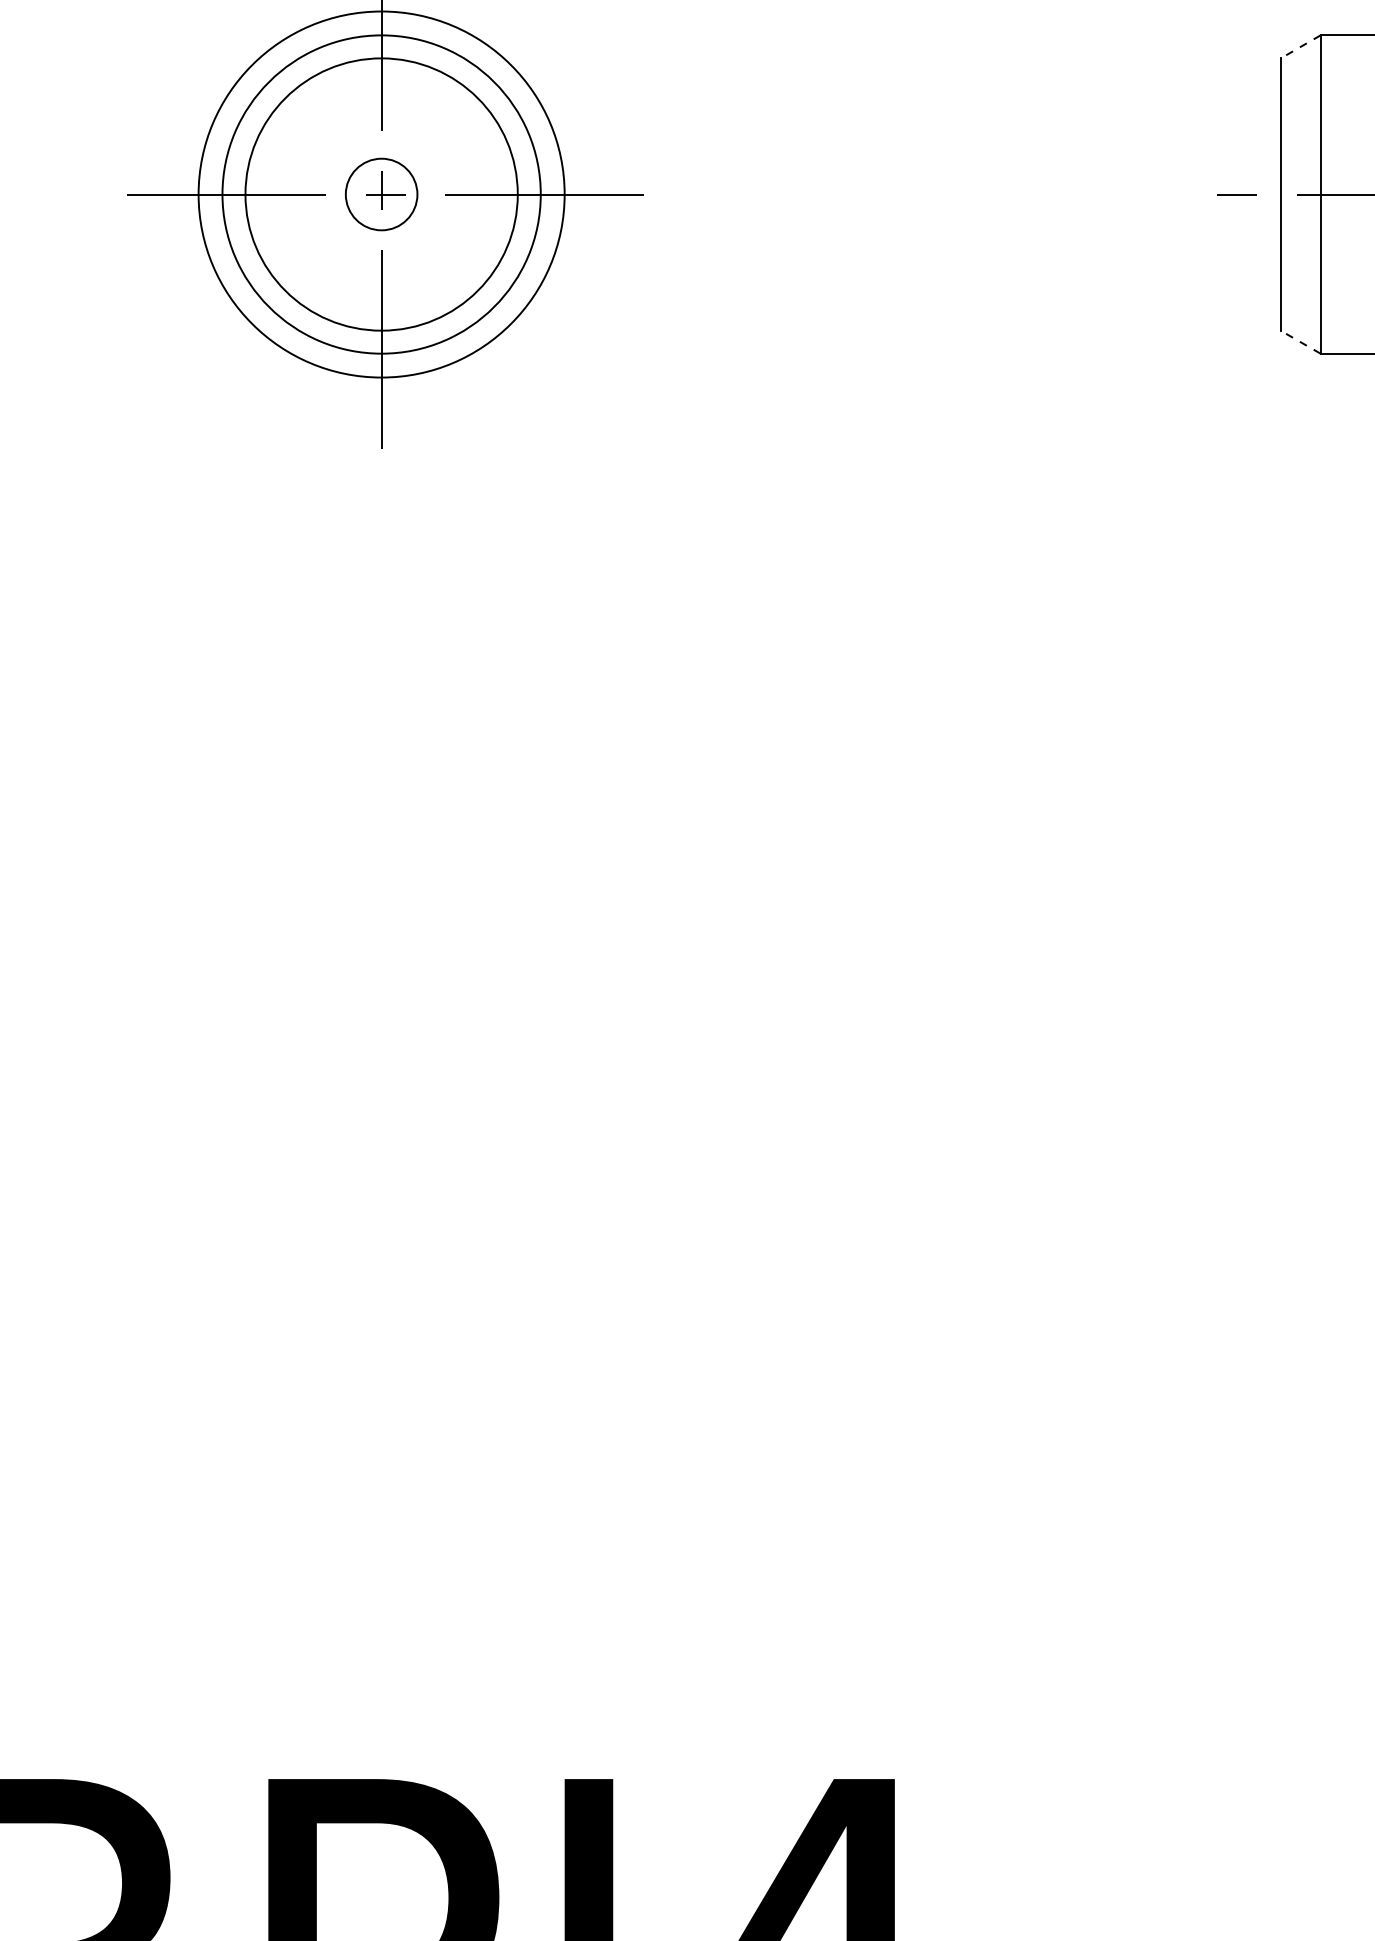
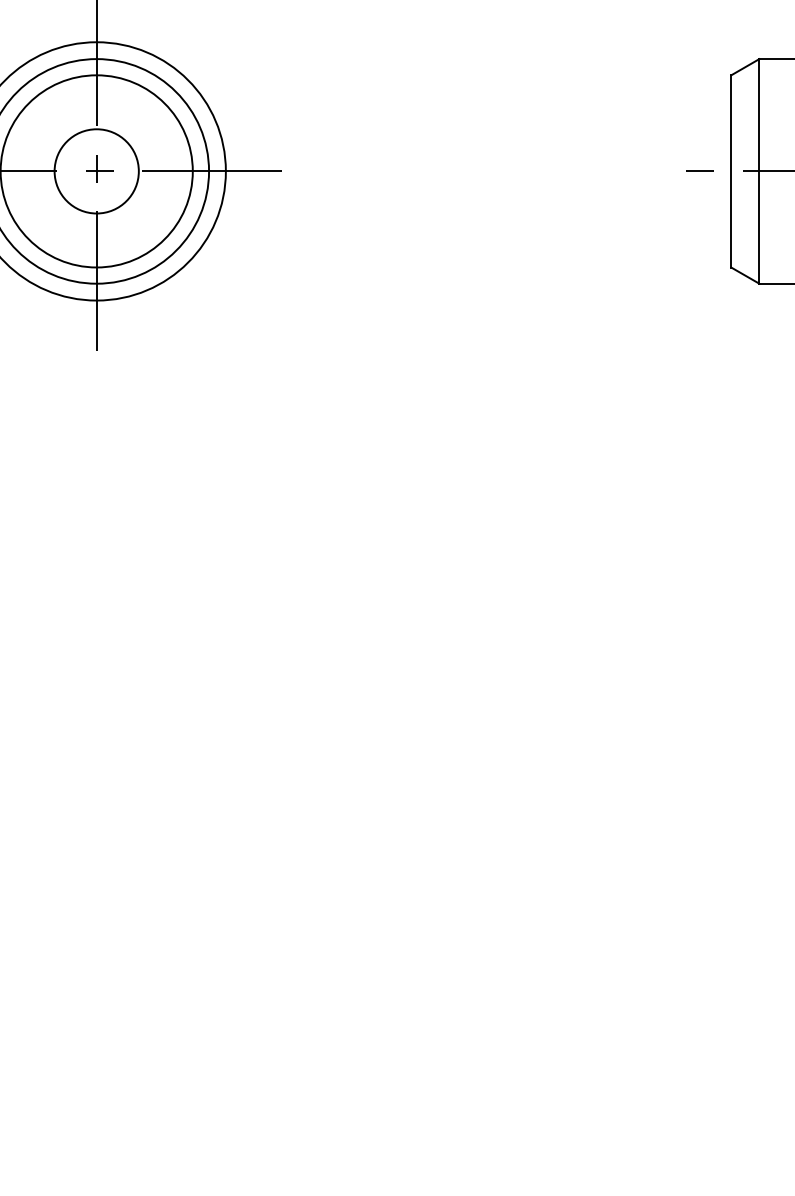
line: (1300, 46) -> (745, 66), dashed -> solid
circle: (381, 194) -> (96, 171), size x1.67
line: (1300, 342) -> (745, 275), dashed -> solid

